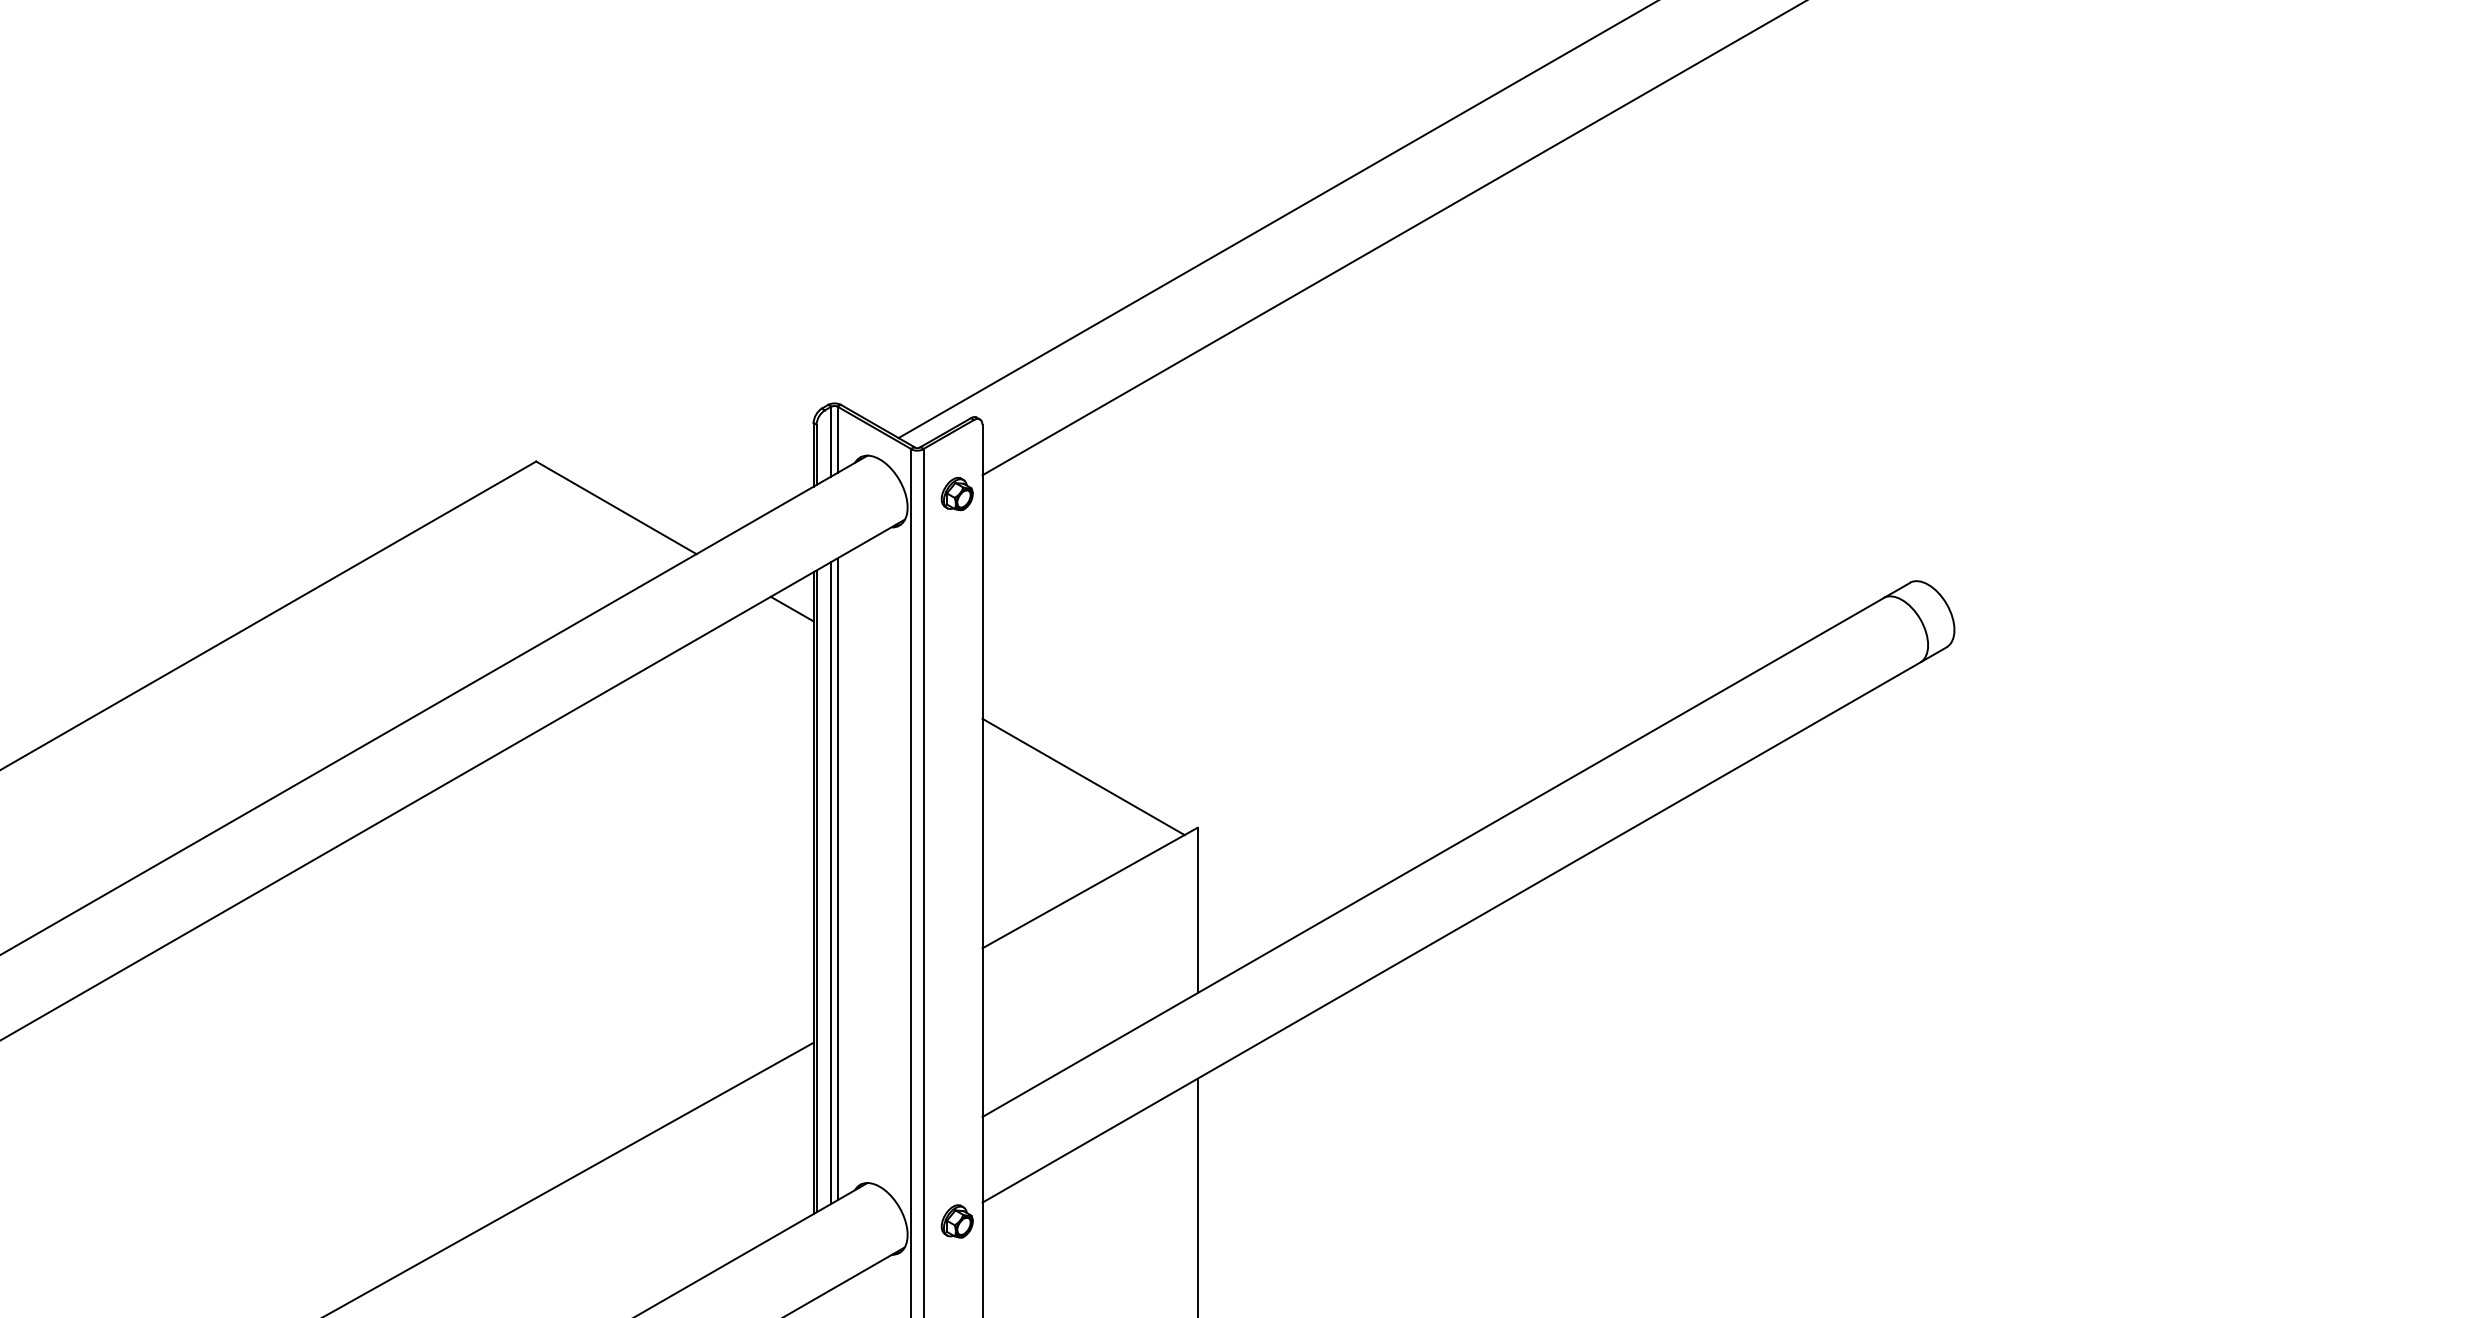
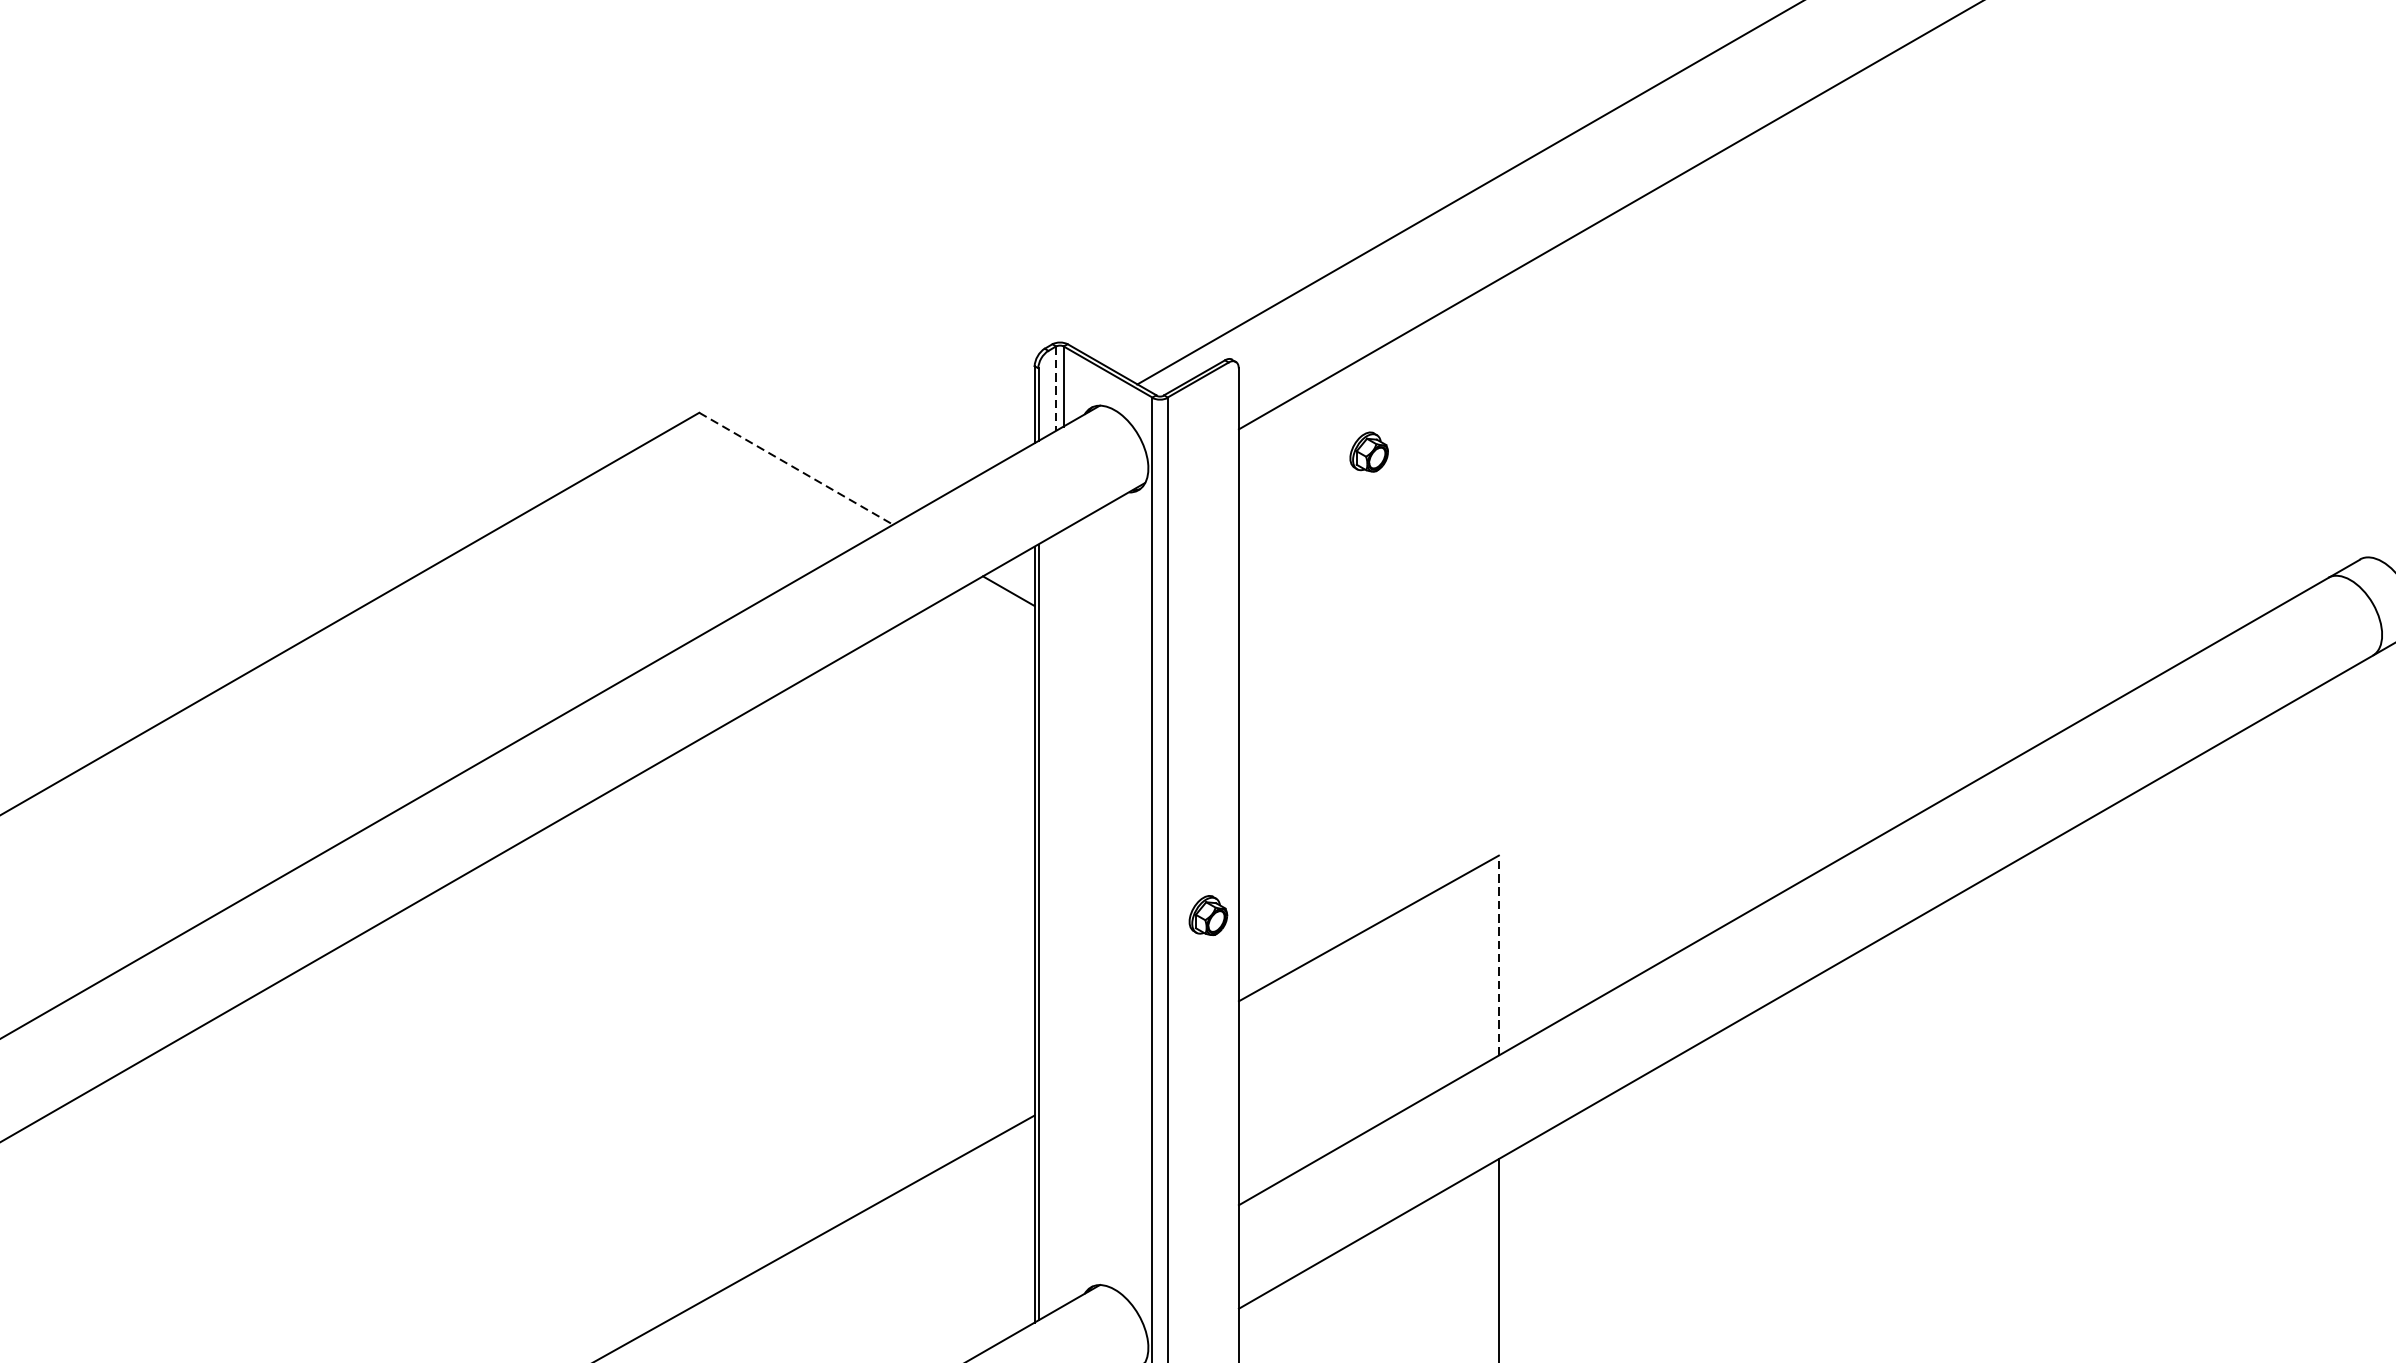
line: (831, 442) -> (1056, 389), solid -> dashed
part: (956, 493) -> (1368, 451), moved
line: (616, 507) -> (796, 468), solid -> dashed
line: (1083, 776) -> (1360, 793), removed
line: (837, 879) -> (1063, 918), removed
line: (831, 883) -> (1056, 922), removed
line: (1197, 910) -> (1498, 955), solid -> dashed
part: (956, 1221) -> (1207, 915), moved

